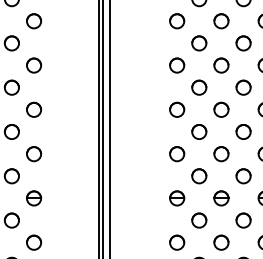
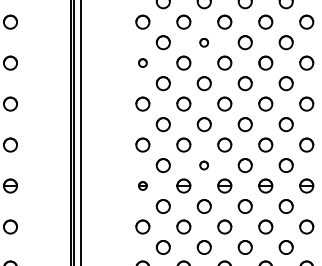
circle: (242, 43) -> (203, 42), size x0.6
circle: (176, 64) -> (142, 62), size x0.6
circle: (242, 176) -> (203, 165), size x0.6
part: (176, 197) -> (142, 185), size x0.6

